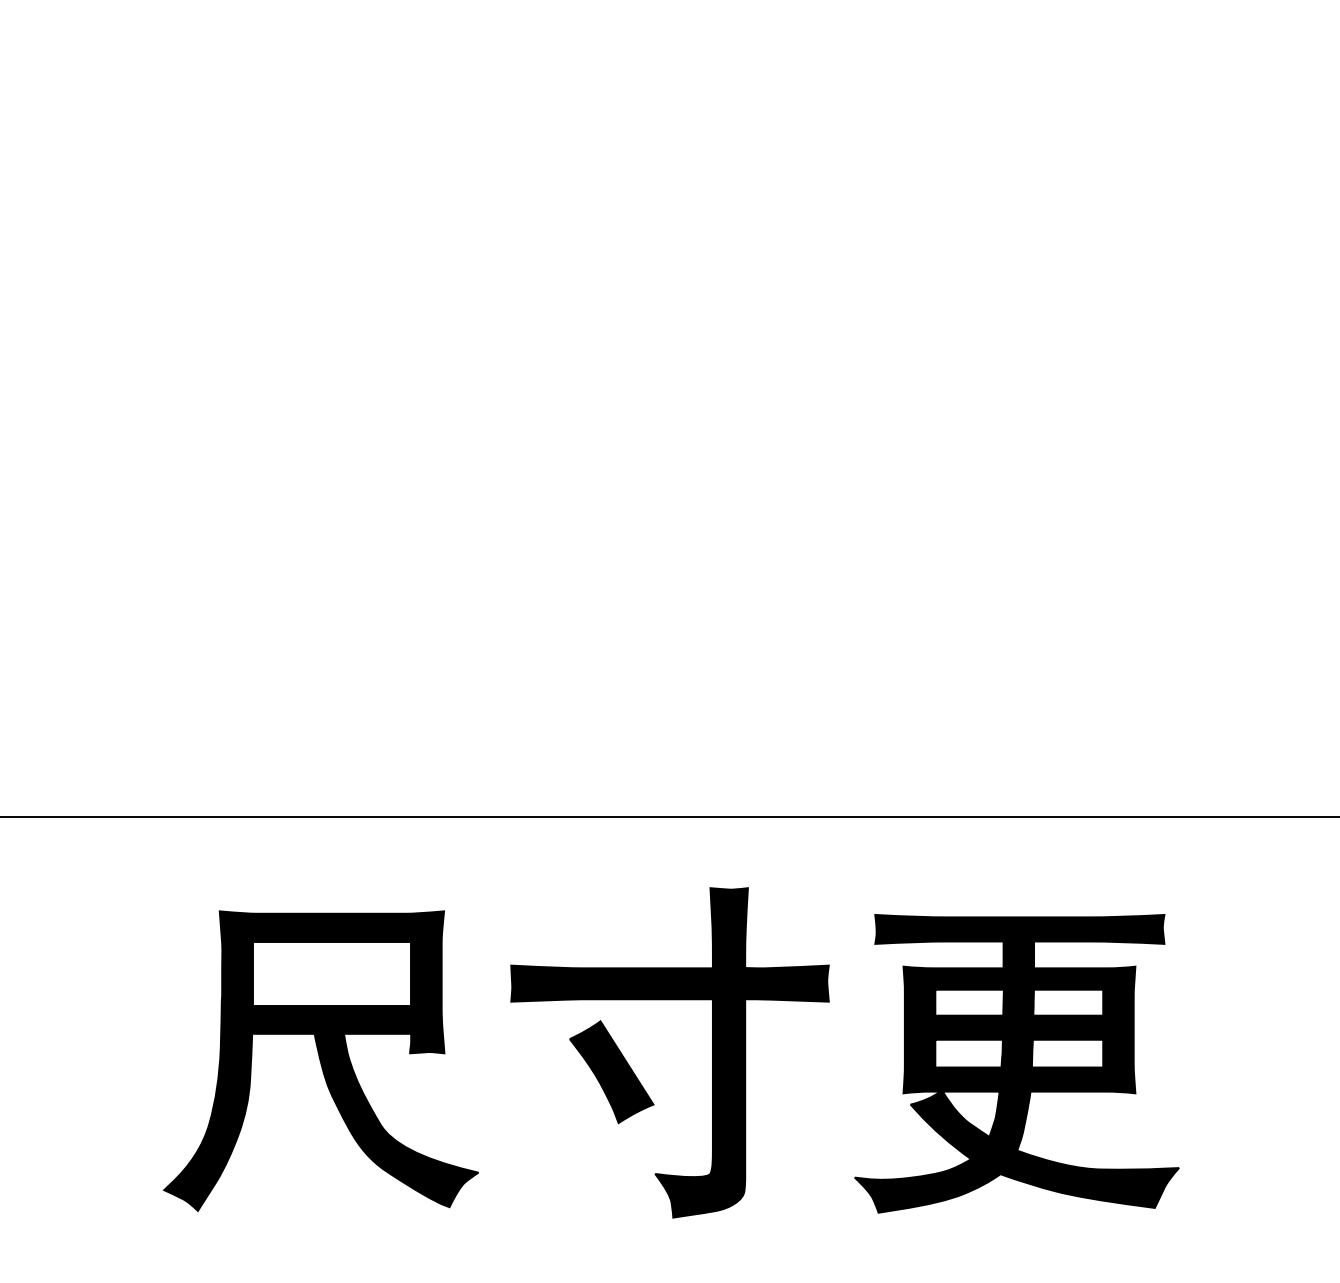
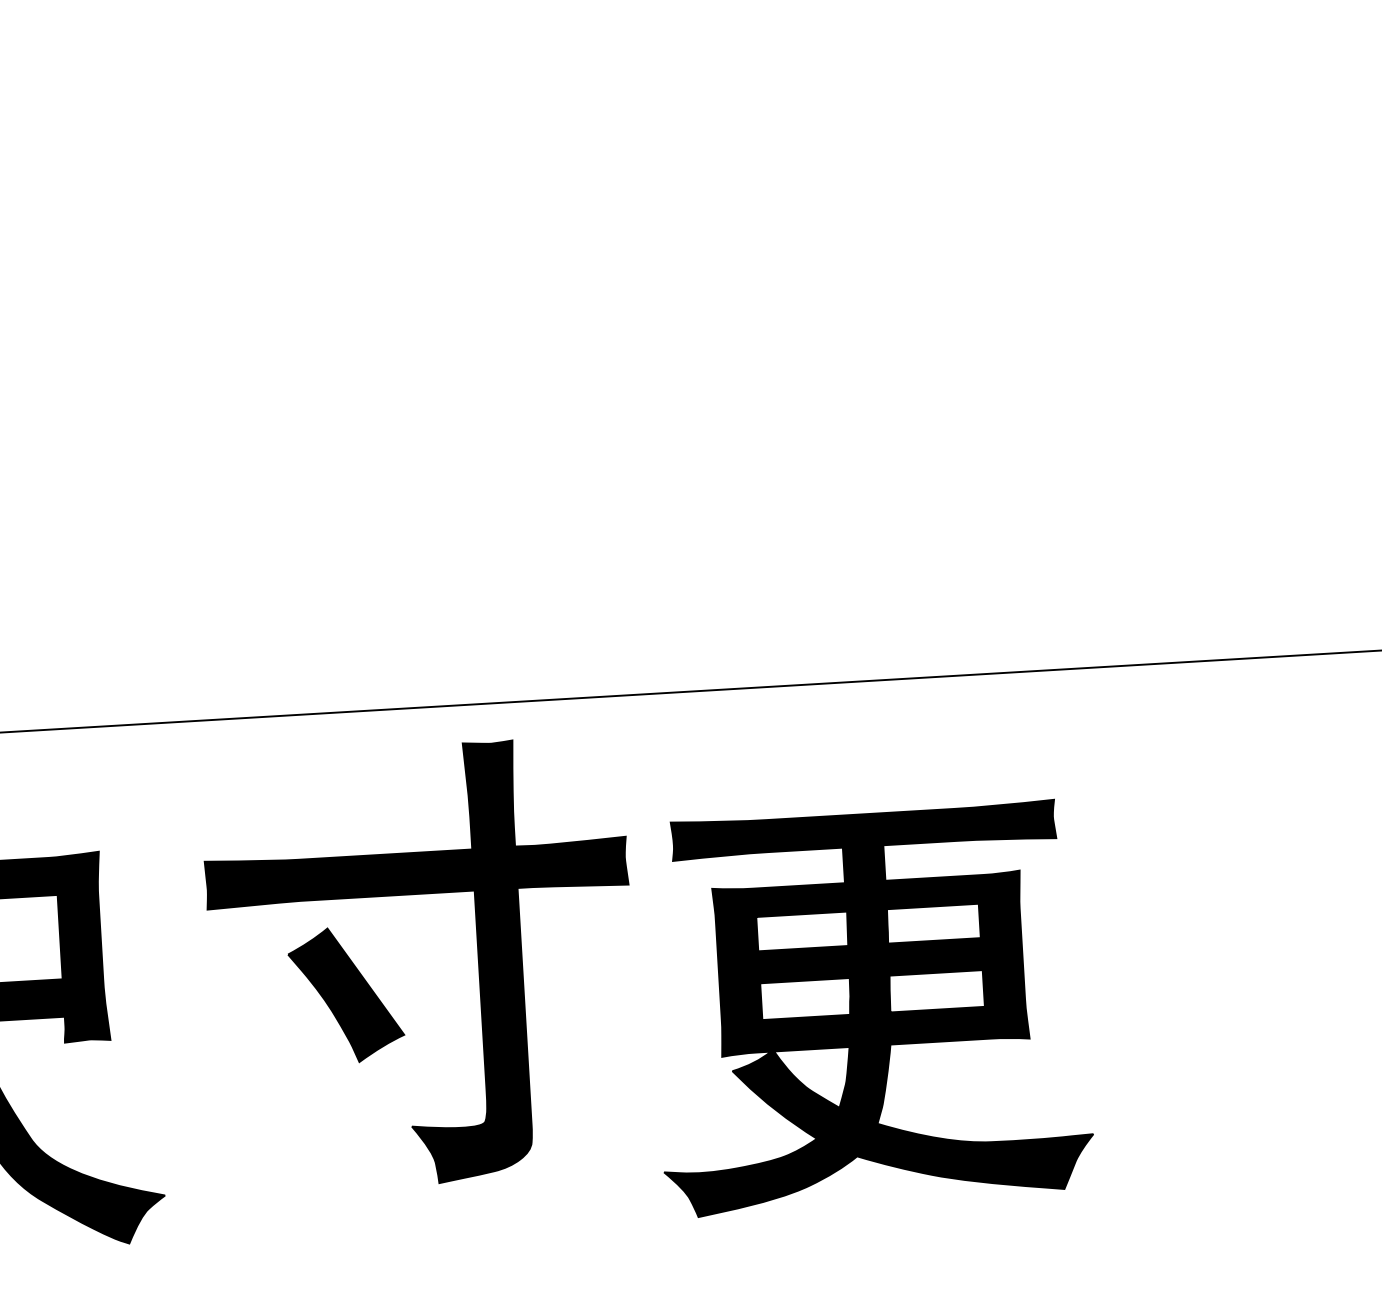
part: (636, 1075) -> (379, 997), moved

